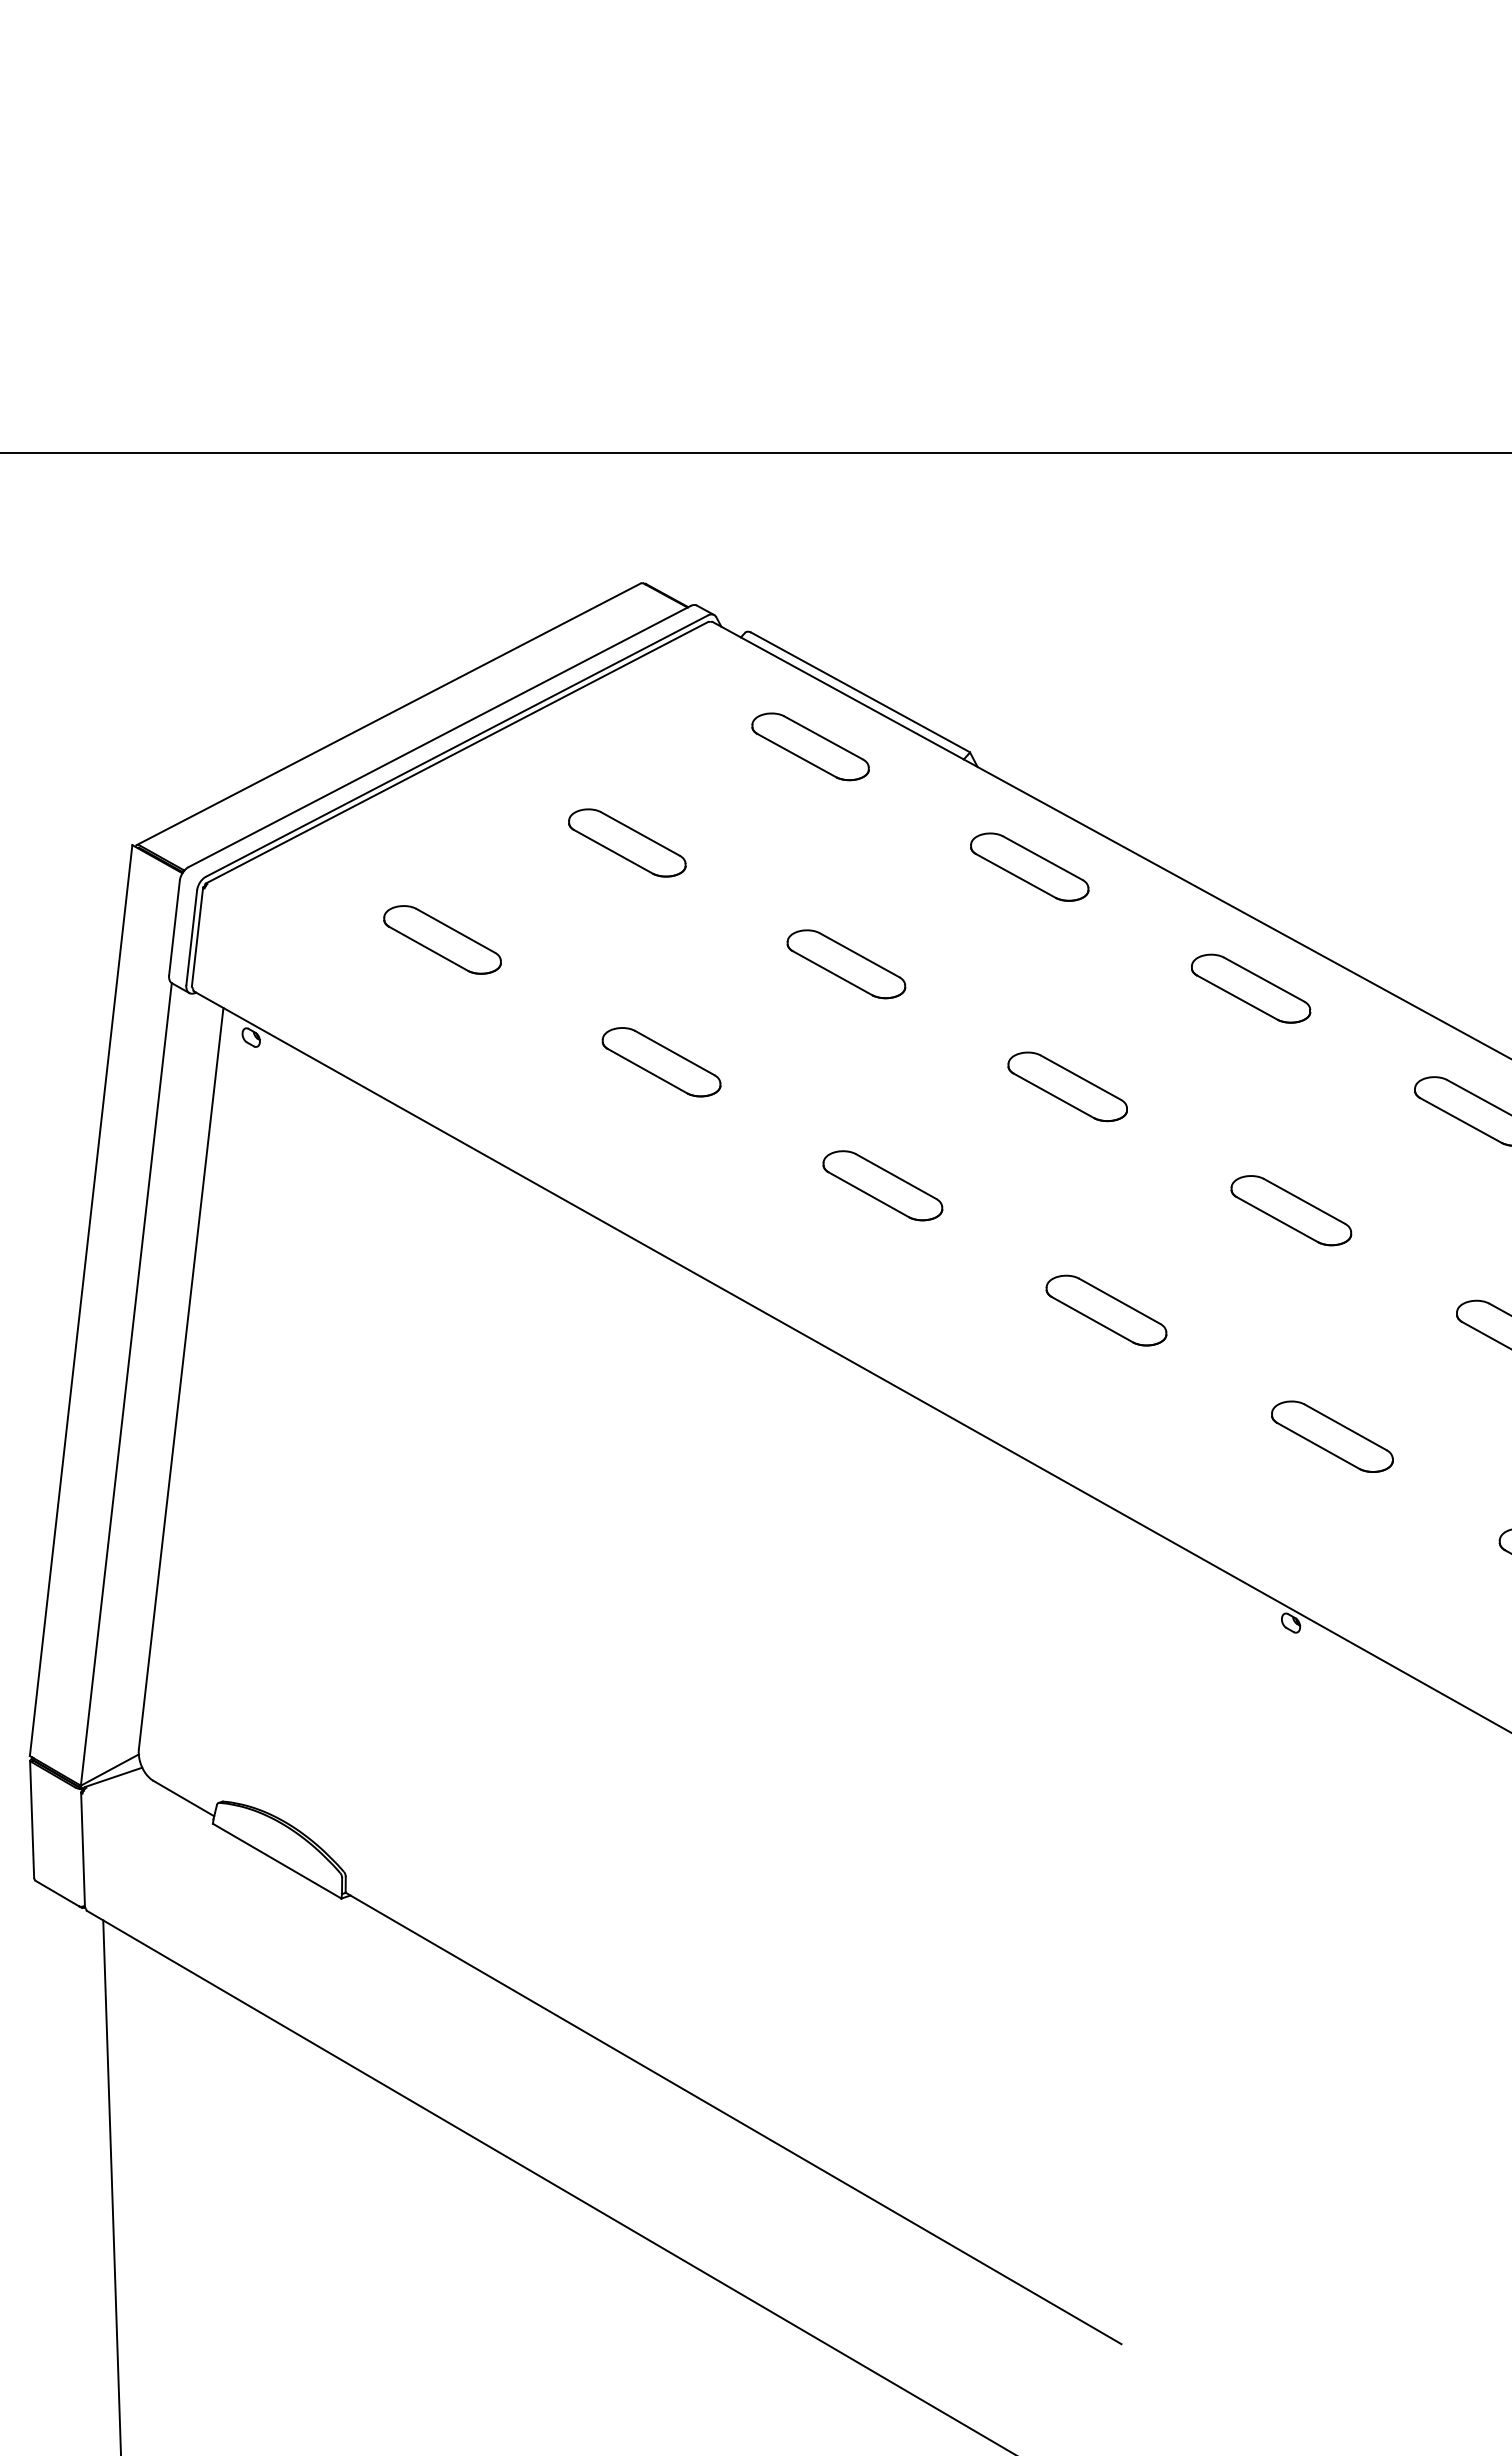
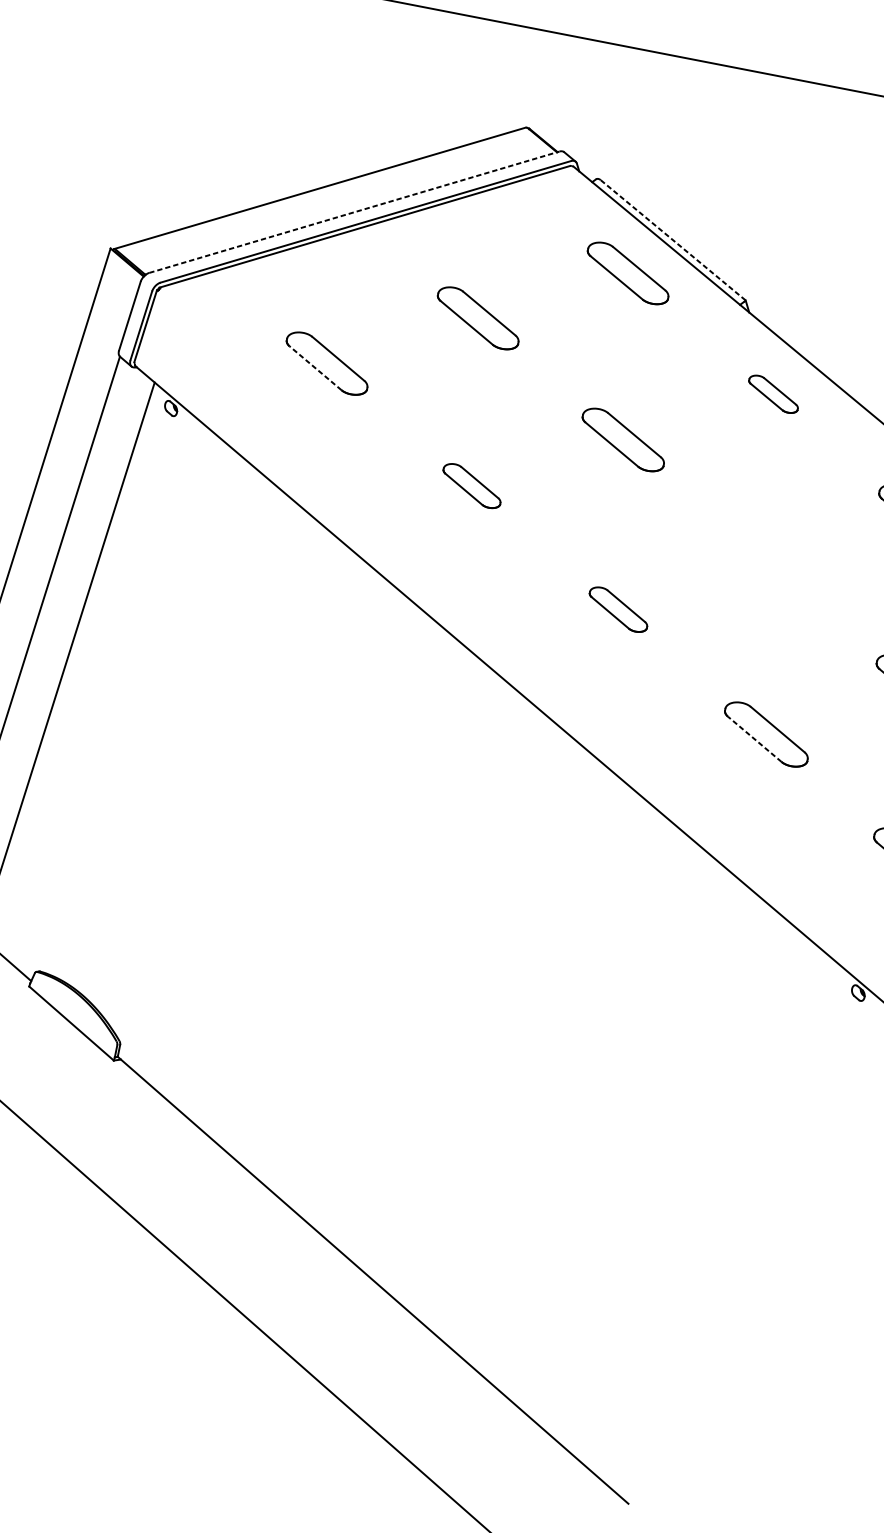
line: (860, 692) -> (673, 240), solid -> dashed
line: (439, 736) -> (354, 212), solid -> dashed
part: (1029, 866) -> (773, 393), size x0.6
line: (428, 948) -> (315, 367), solid -> dashed
part: (661, 1062) -> (471, 486), size x0.7
part: (1067, 1086) -> (769, 562), removed
part: (882, 1185) -> (618, 609), size x0.7
line: (1092, 1319) -> (754, 739), solid -> dashed

